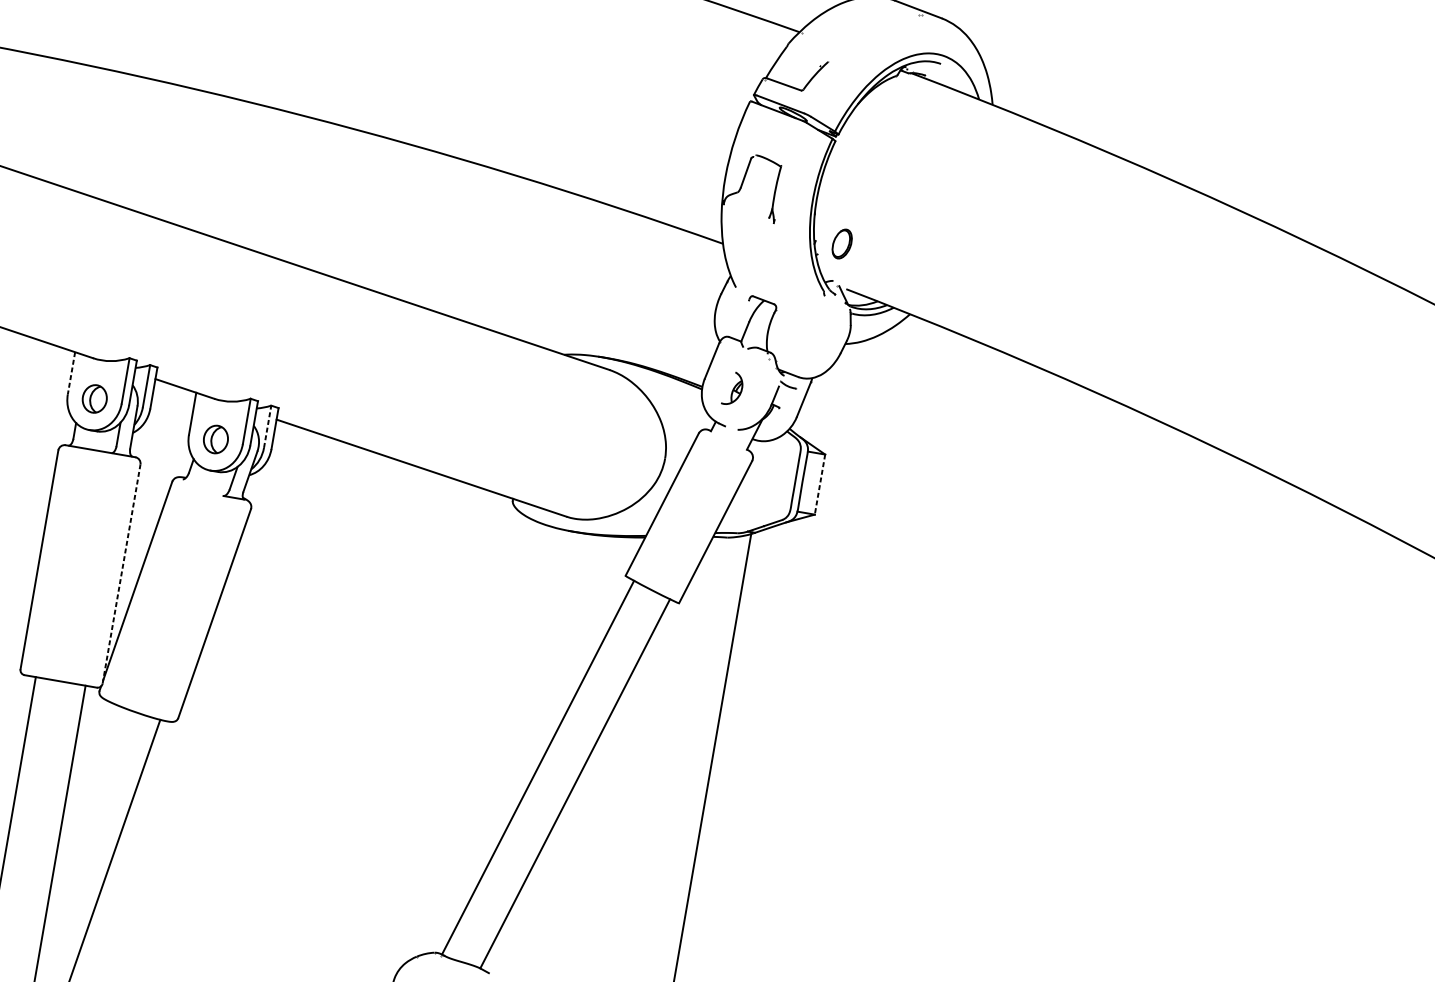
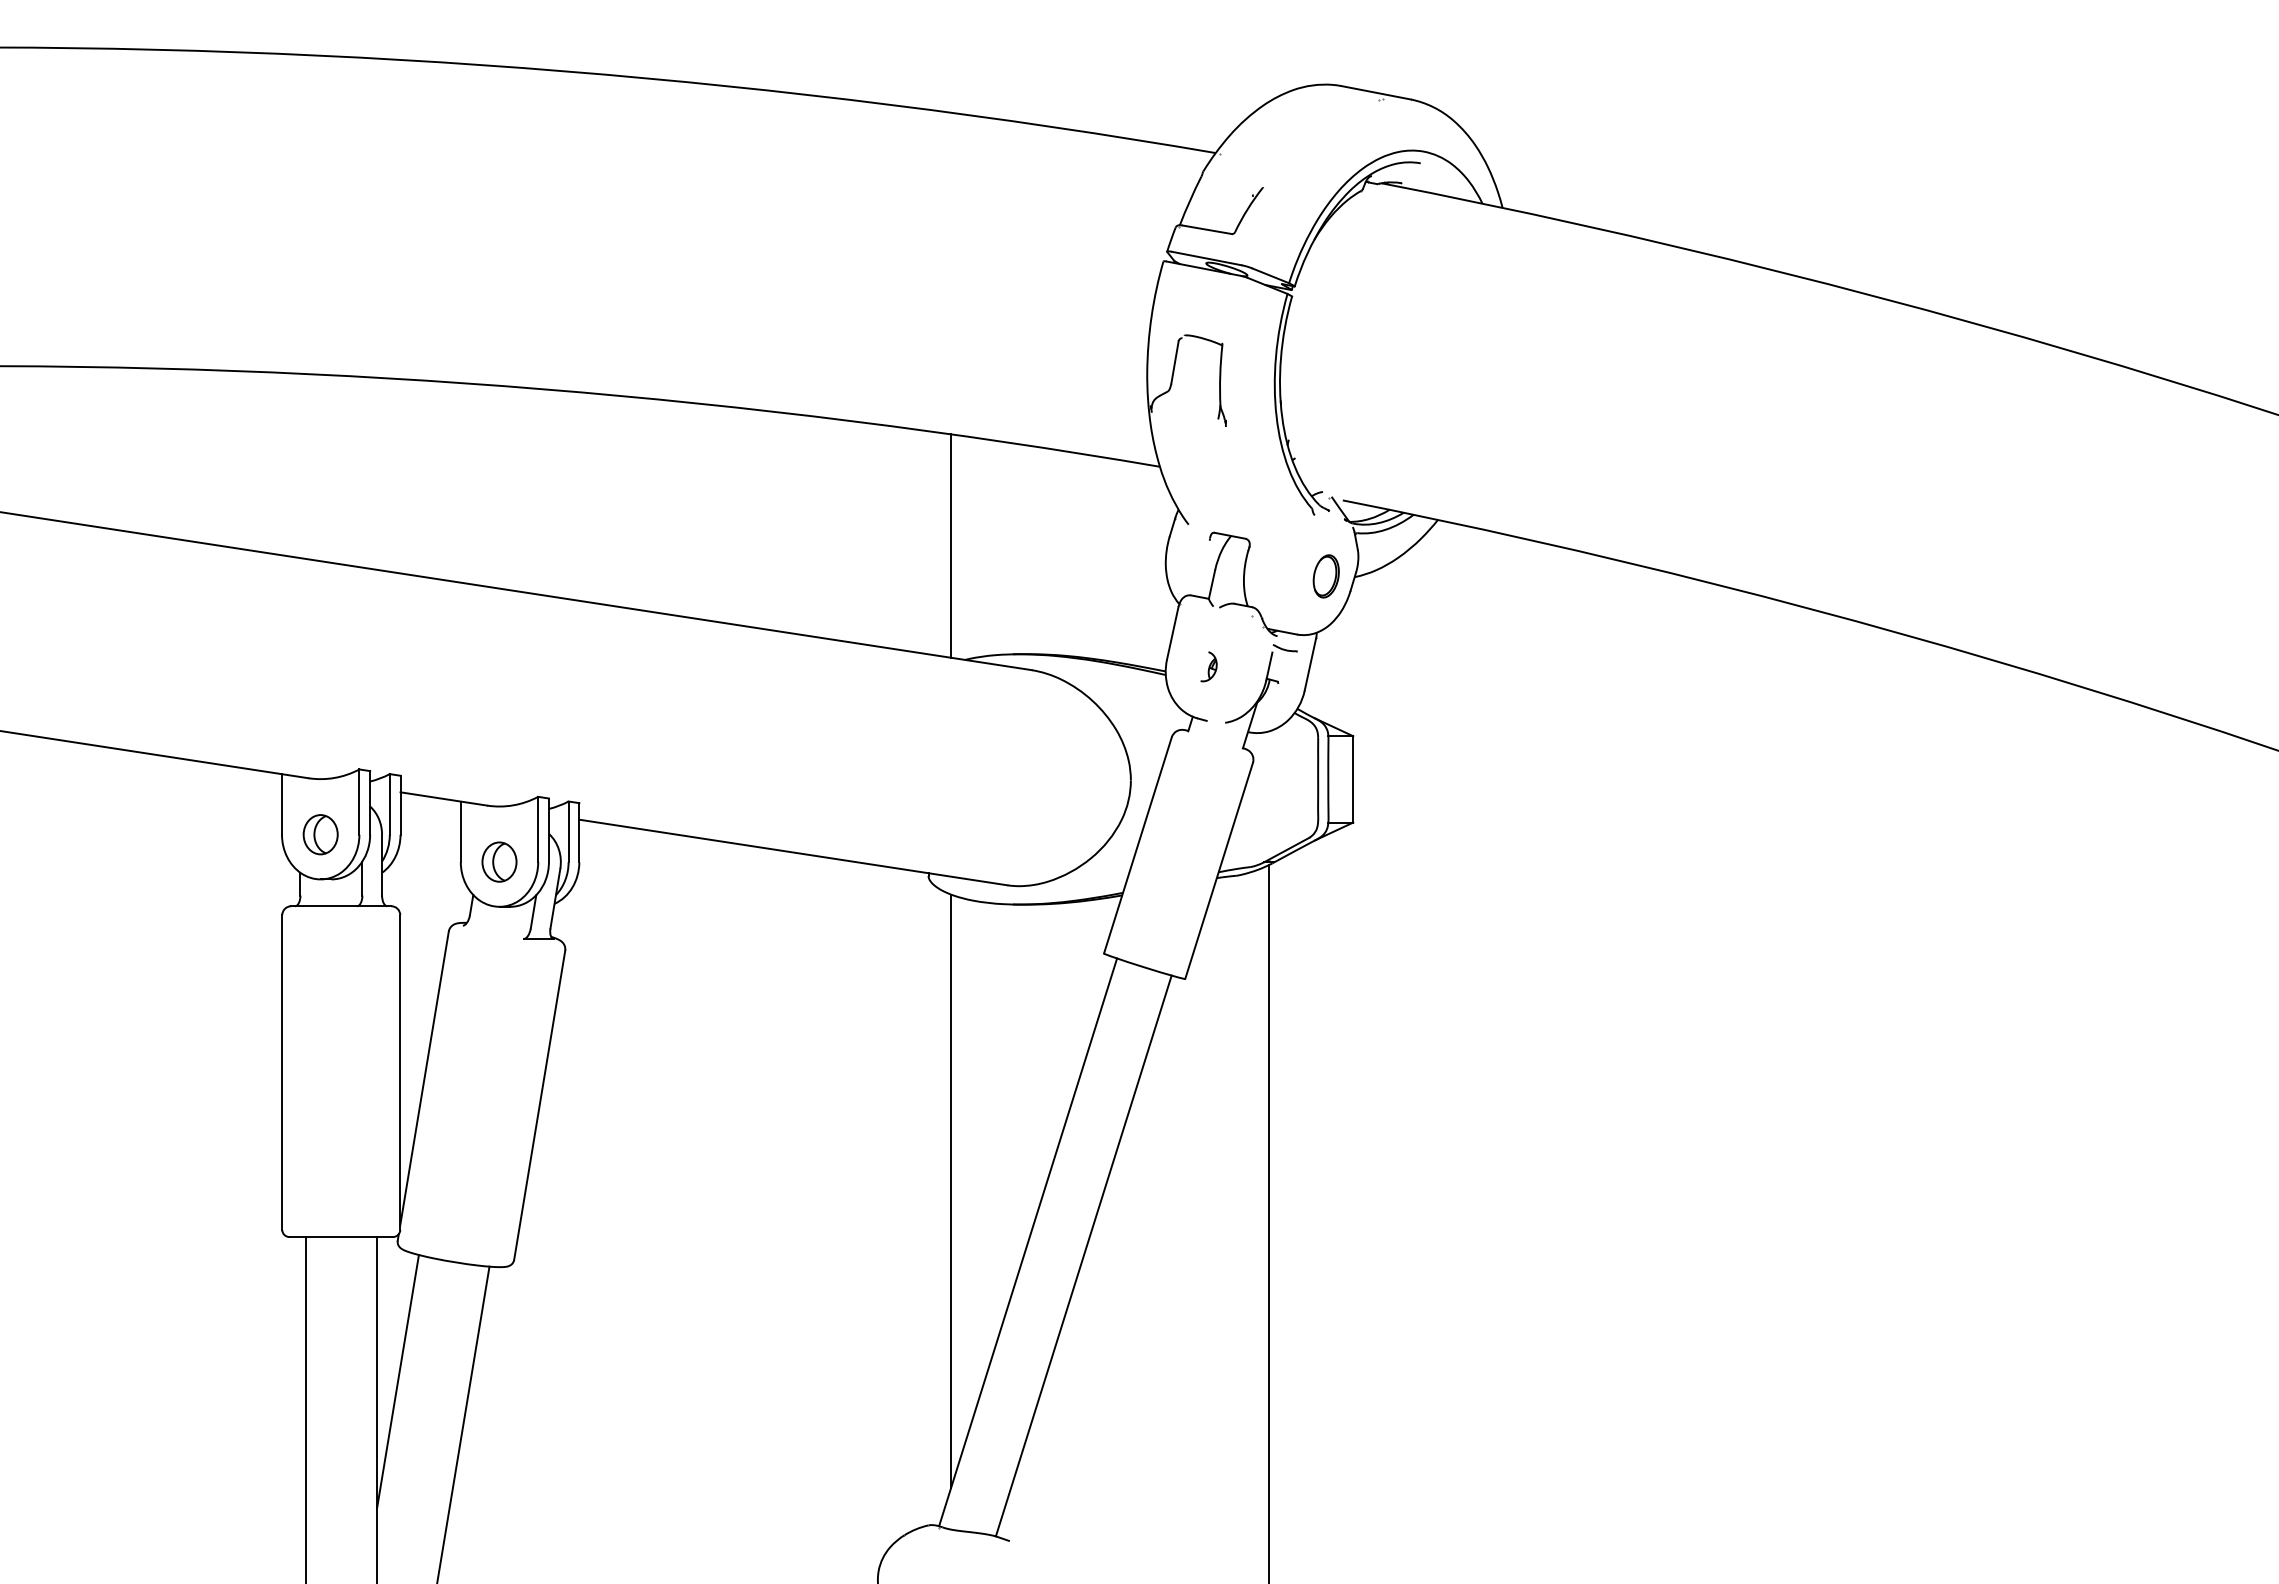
part: (841, 244) -> (1325, 576), moved
line: (567, 273) -> (950, 545), added
line: (71, 373) -> (282, 804), dashed -> solid
part: (732, 388) -> (1208, 666), size x0.62
line: (267, 426) -> (568, 831), dashed -> solid
line: (820, 484) -> (1353, 779), dashed -> solid
line: (121, 574) -> (400, 1072), dashed -> solid
line: (490, 722) -> (950, 1191), added
line: (82, 788) -> (397, 1381), added

